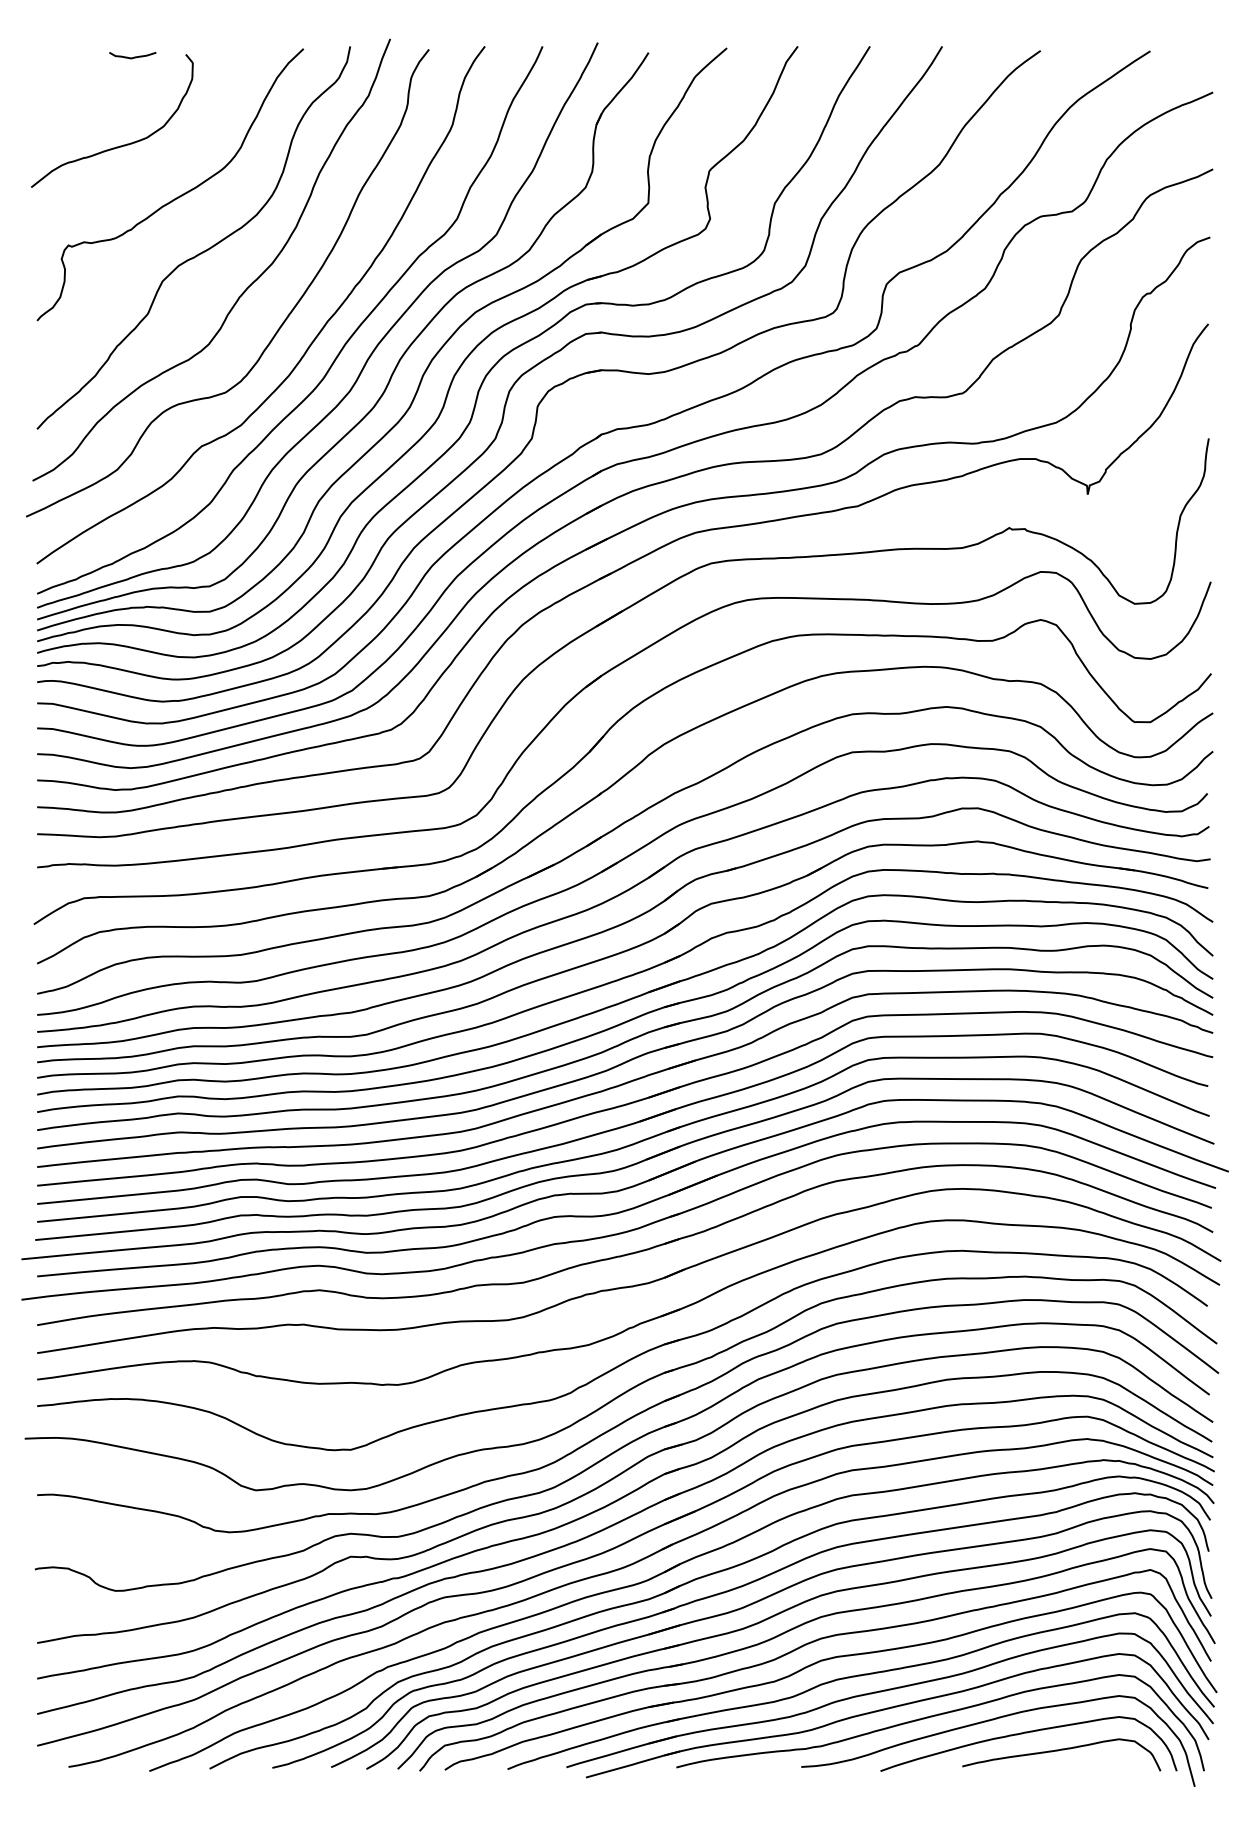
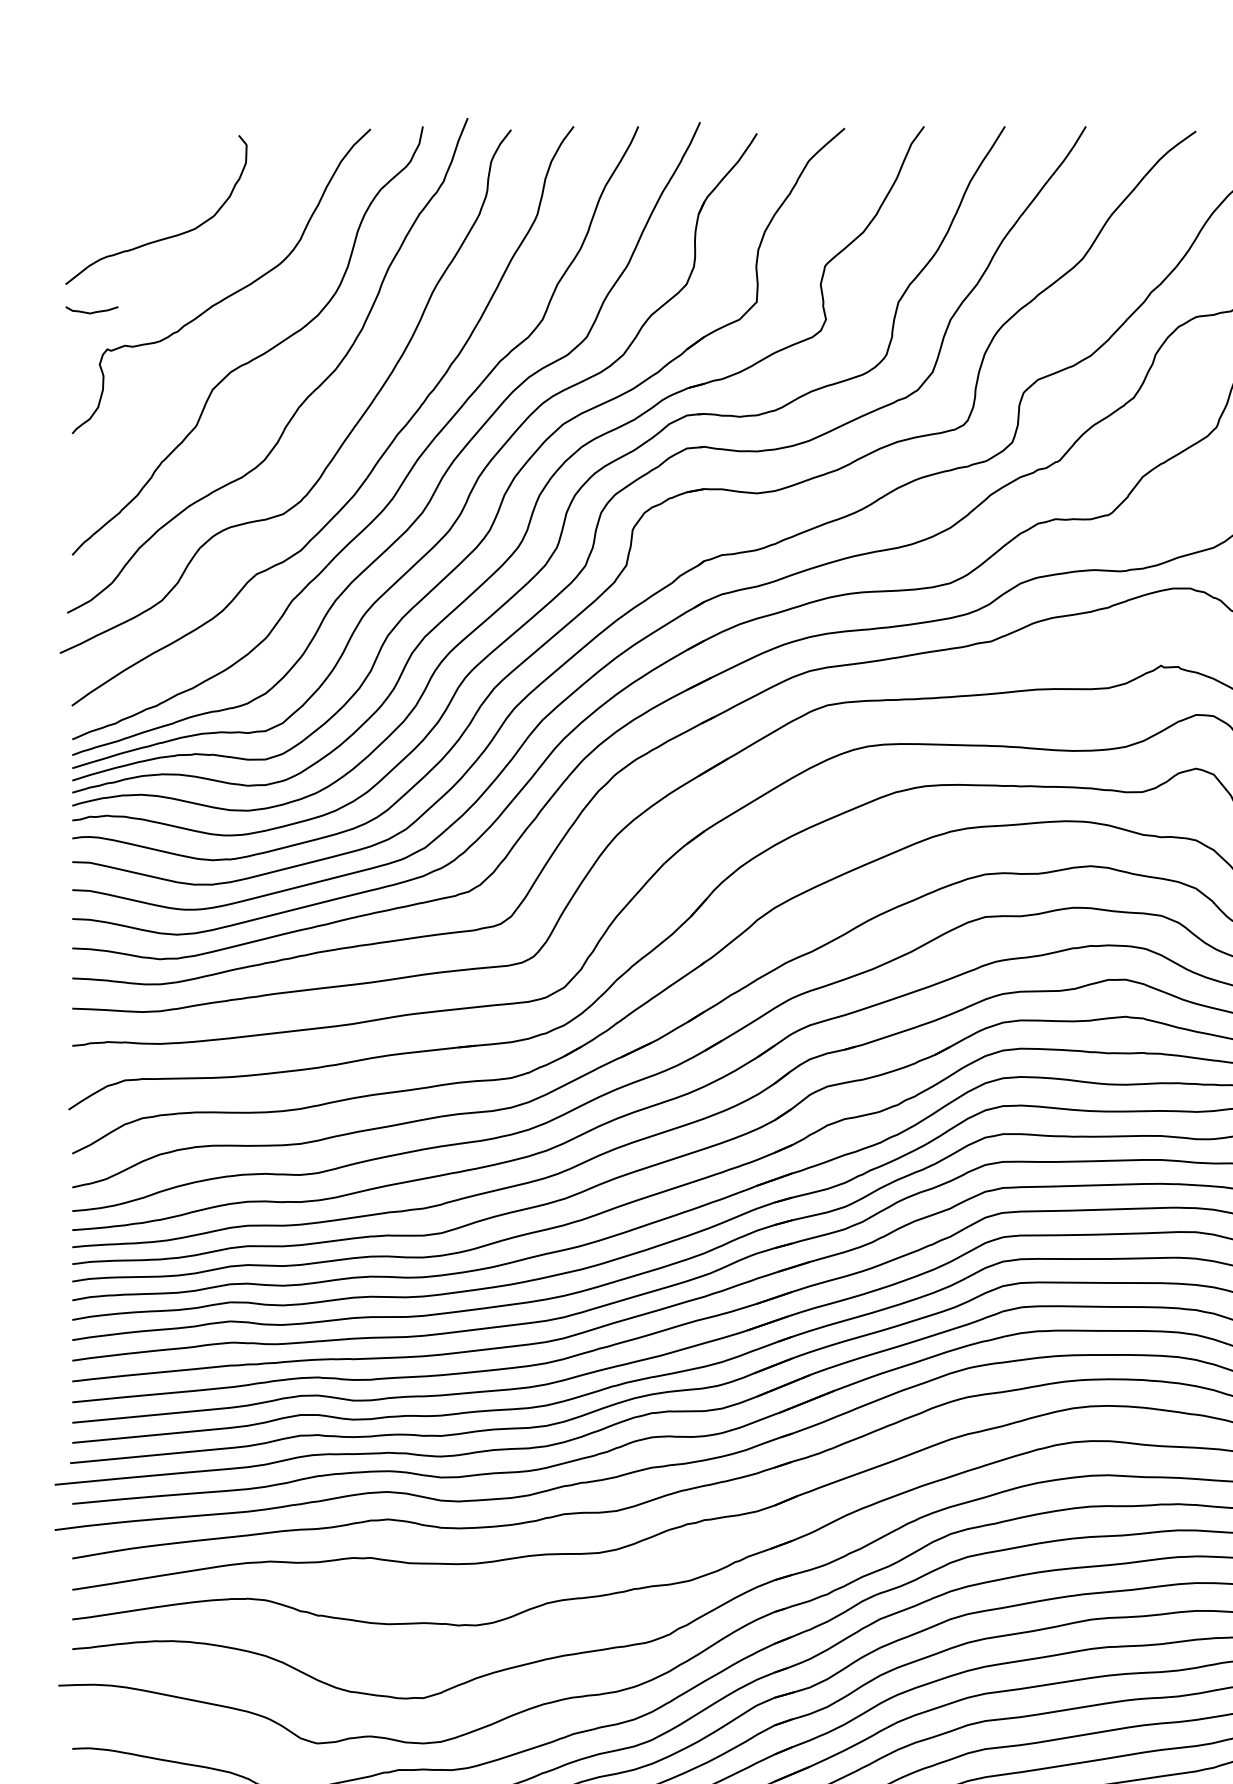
curve: (132, 57) -> (91, 312), moved

